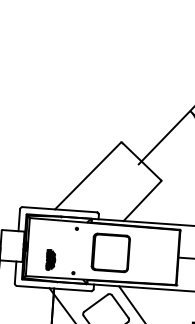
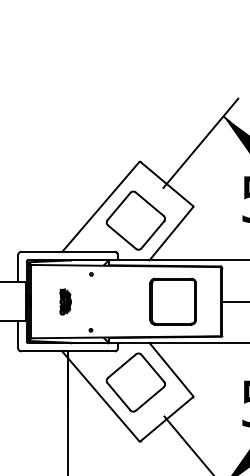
part: (114, 188) -> (135, 220), added
part: (110, 252) -> (172, 301), moved
part: (50, 259) -> (65, 301), moved

